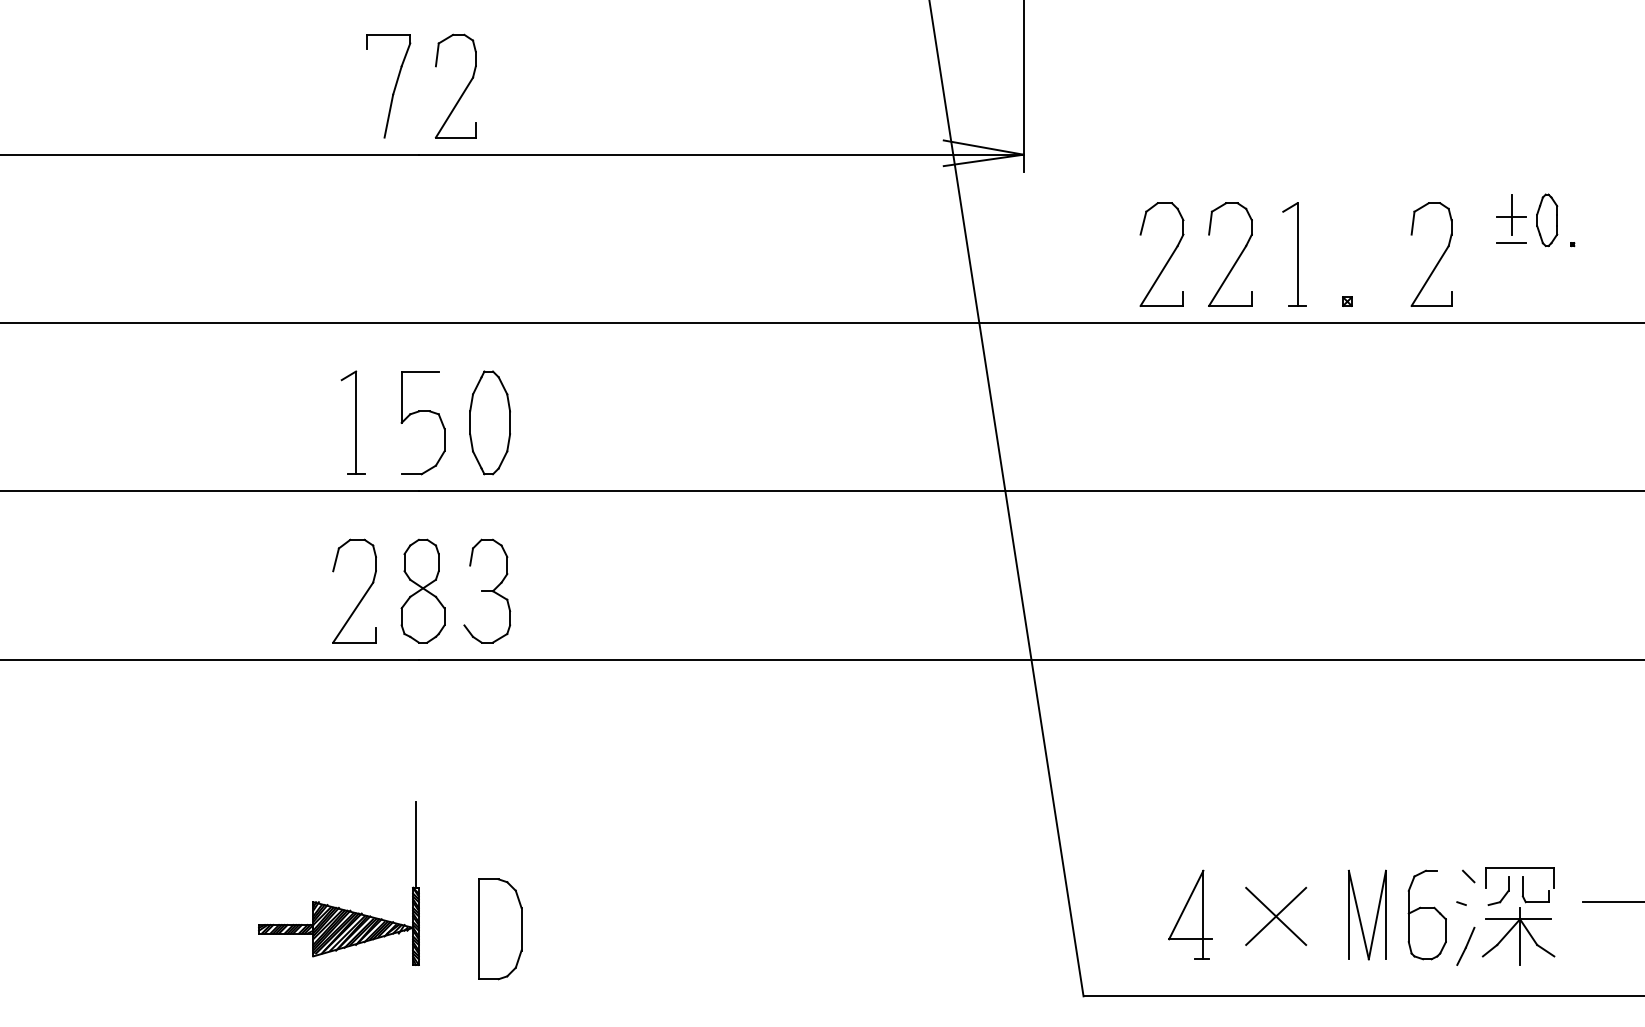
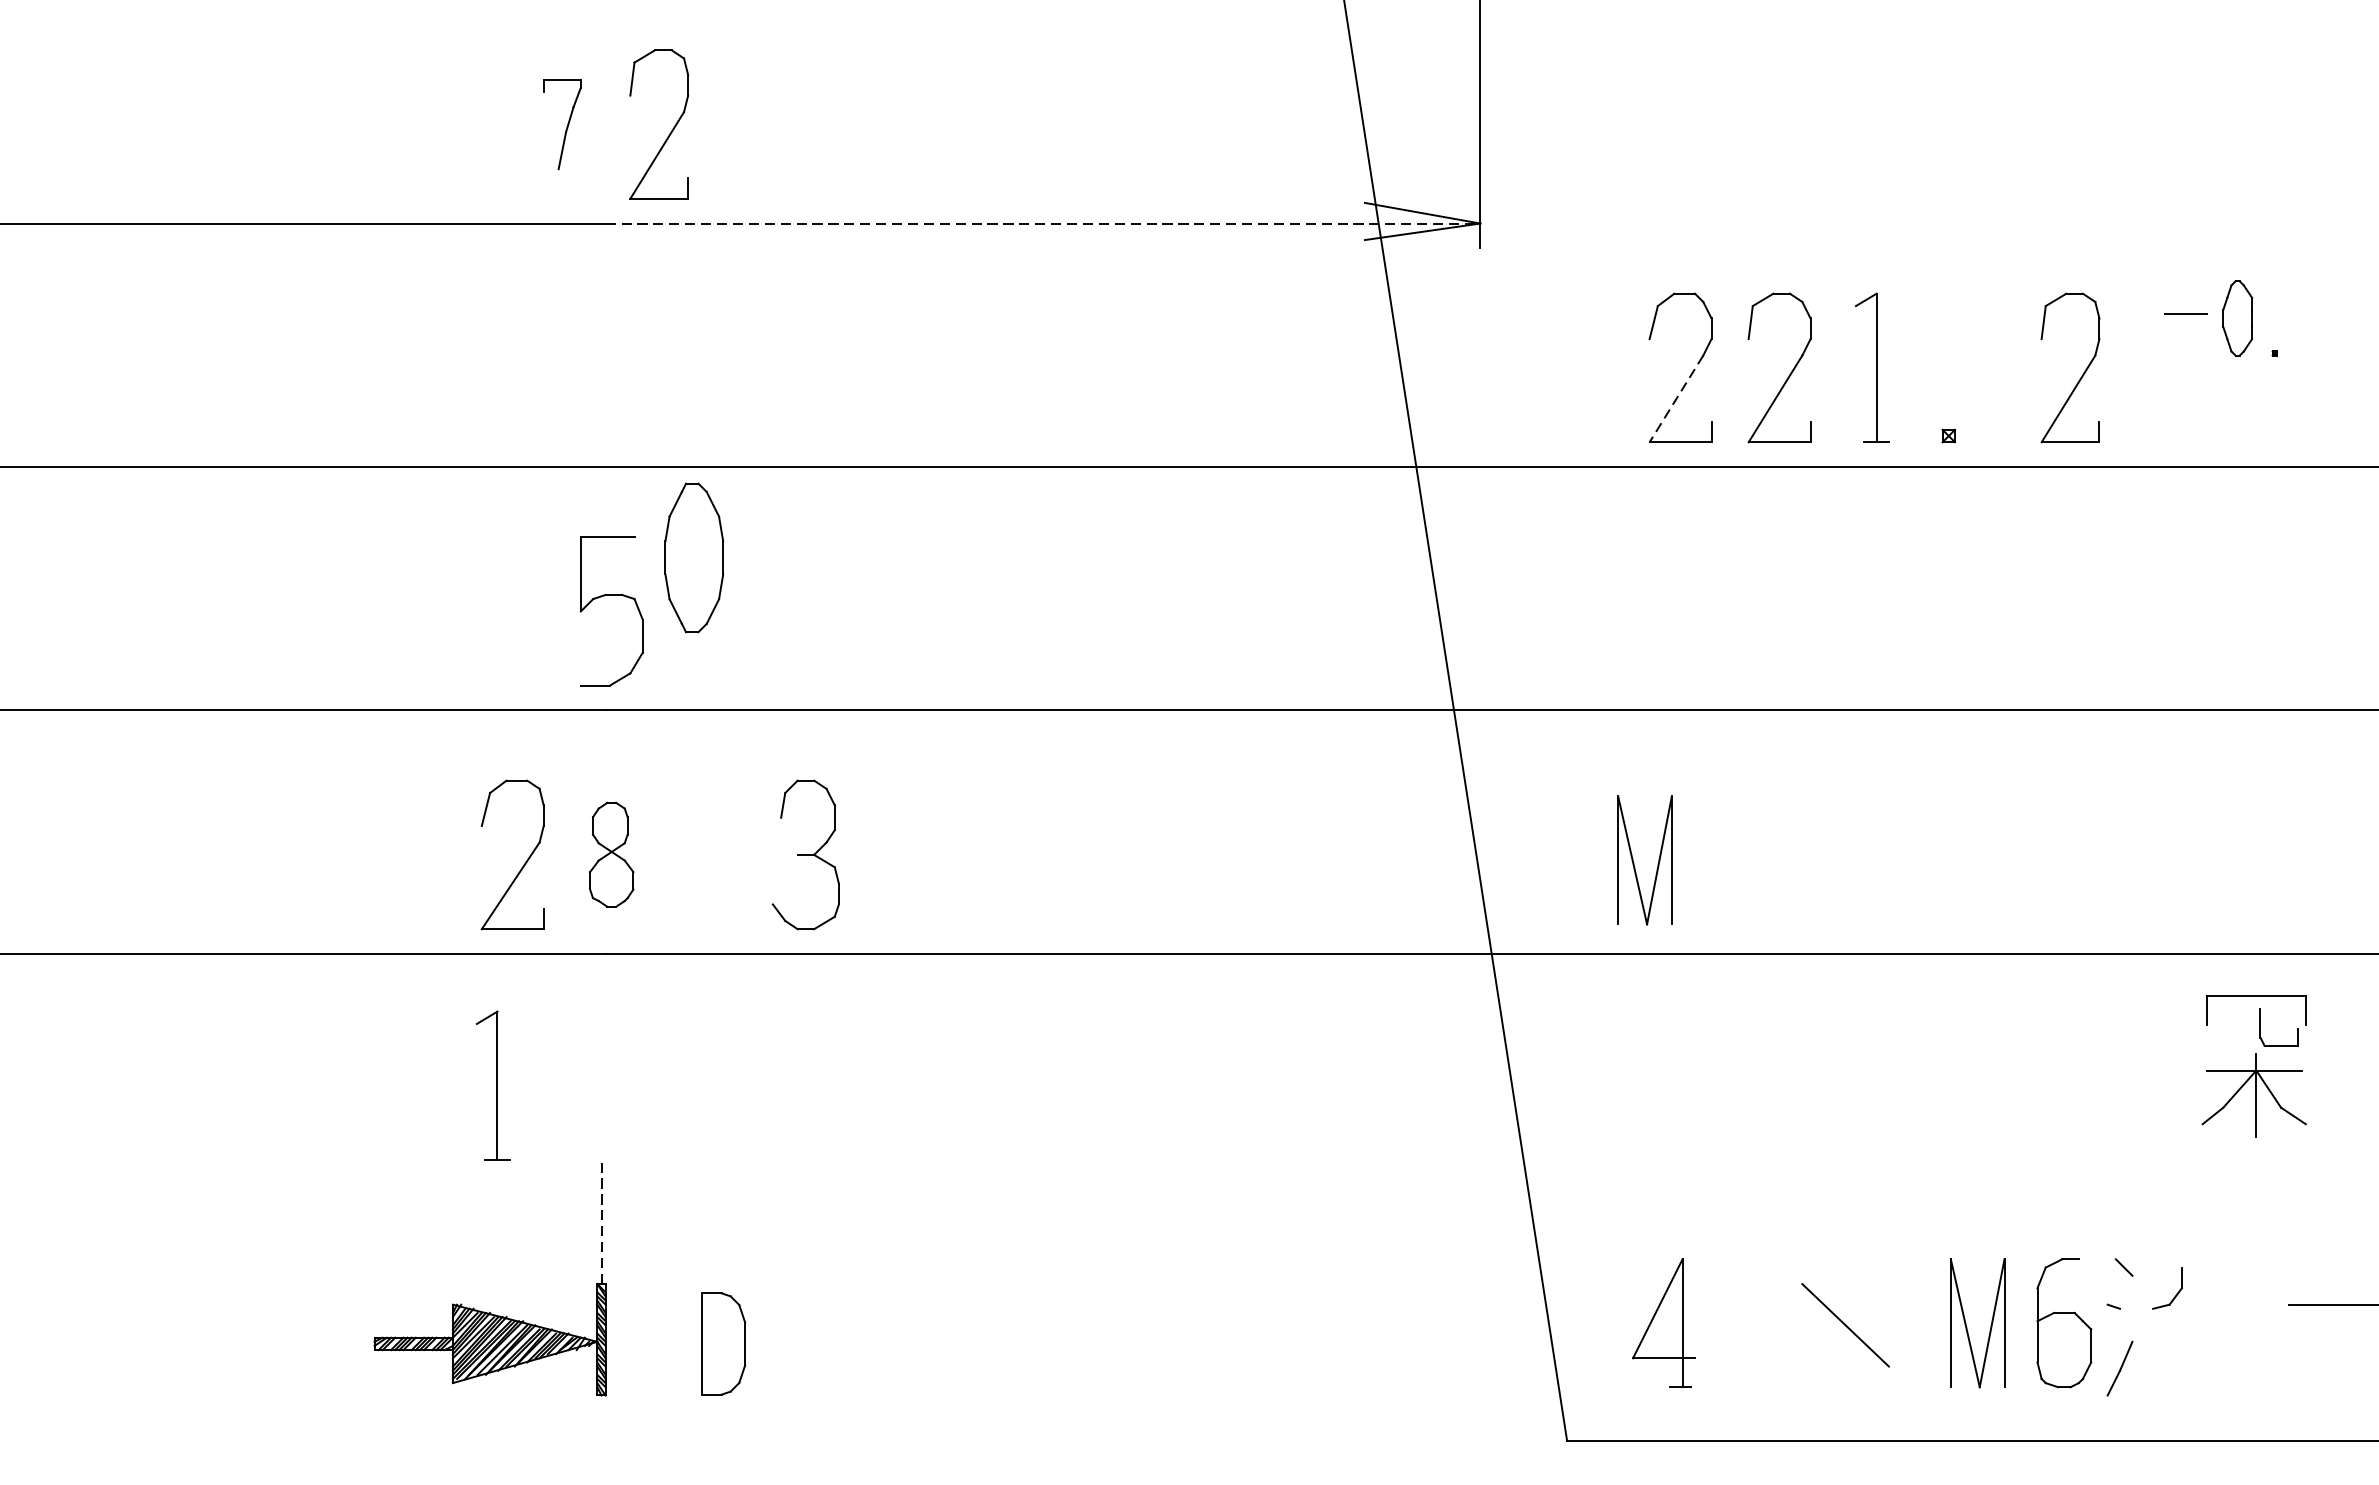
part: (388, 86) -> (561, 124), size x0.6
line: (721, 154) -> (1043, 223), solid -> dashed
line: (1511, 214) -> (2186, 310), removed
line: (1511, 243) -> (2186, 351), removed
line: (1158, 276) -> (1675, 399), solid -> dashed
part: (352, 422) -> (492, 1085), moved
part: (489, 422) -> (693, 557), moved
part: (422, 590) -> (610, 853), size x0.7
part: (487, 590) -> (806, 853), moved
part: (1130, 596) -> (1634, 862), added
line: (415, 845) -> (600, 1222), solid -> dashed
part: (1190, 914) -> (1663, 1322), moved
line: (1276, 915) -> (1846, 1323), removed
part: (1518, 916) -> (2254, 1066), moved
part: (500, 929) -> (723, 1344), size x0.7

